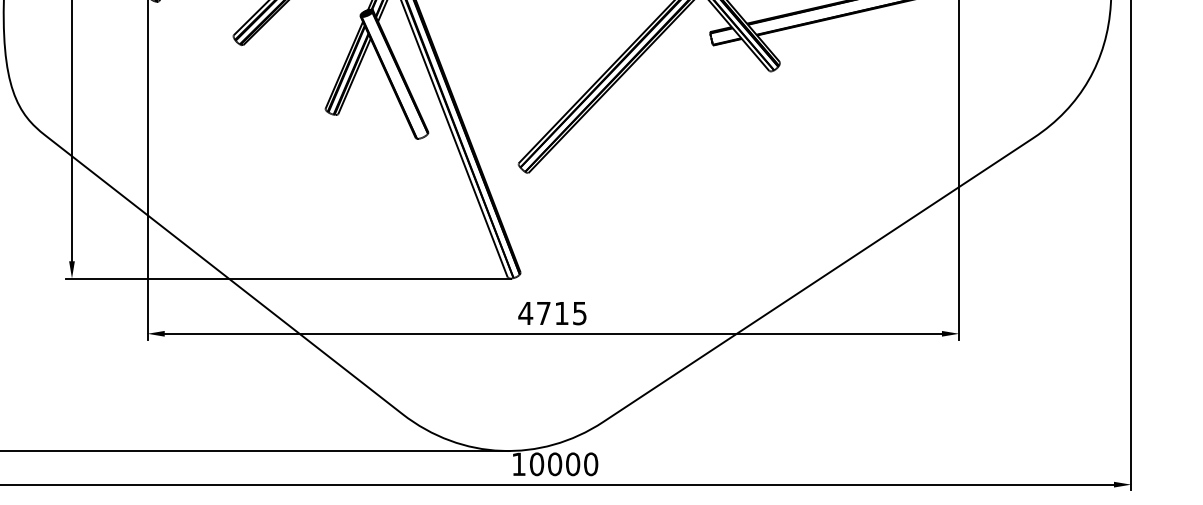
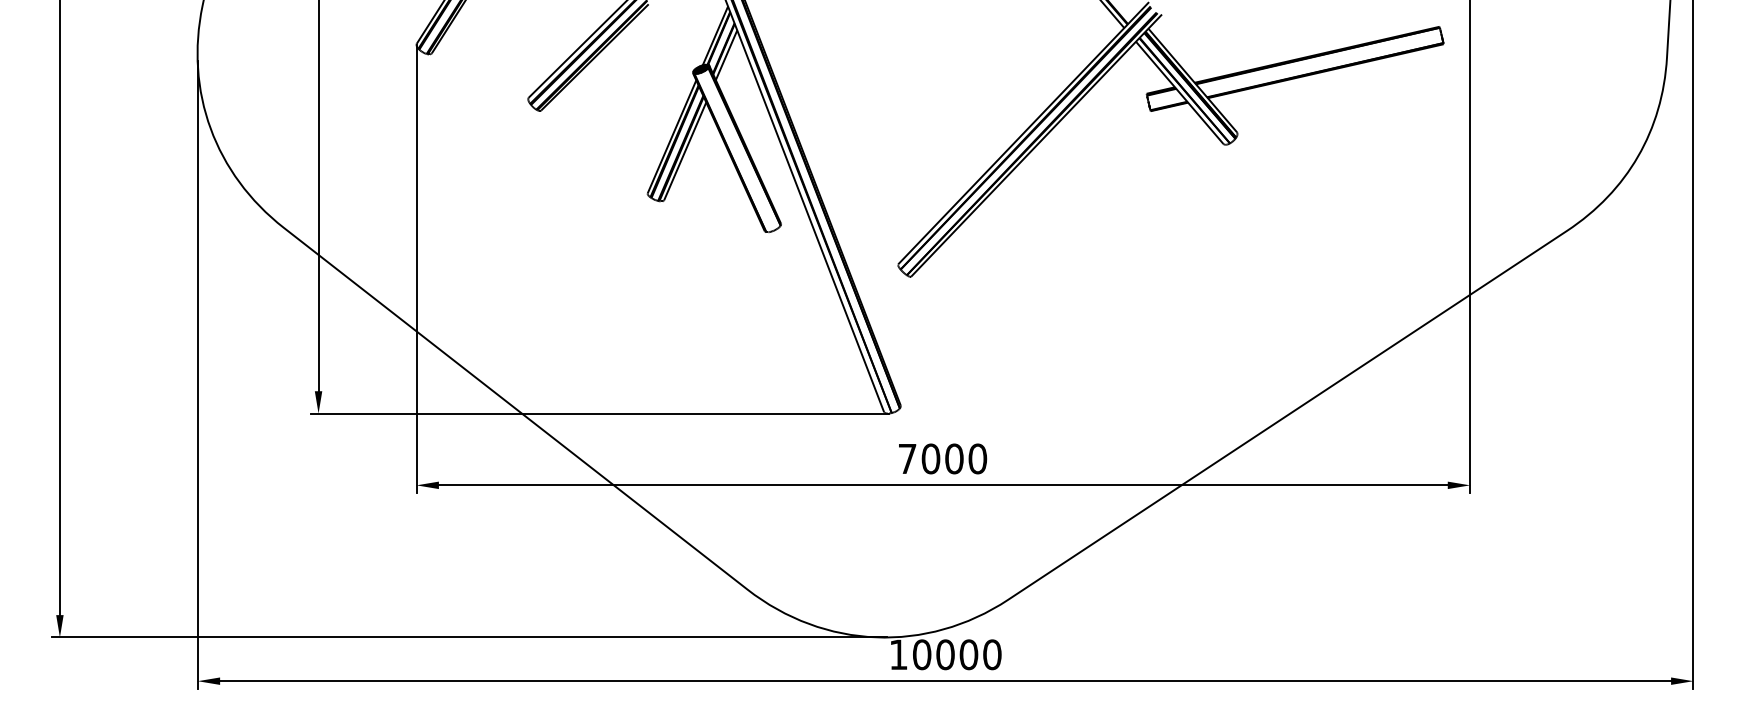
text: (552, 313) -> (942, 458), 4715 -> 7000

